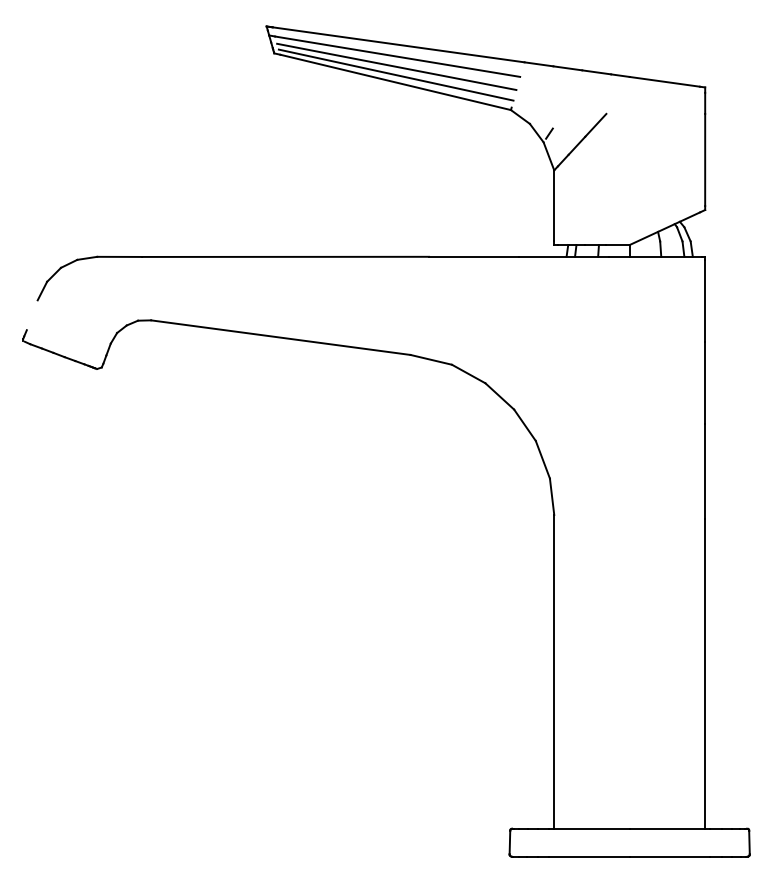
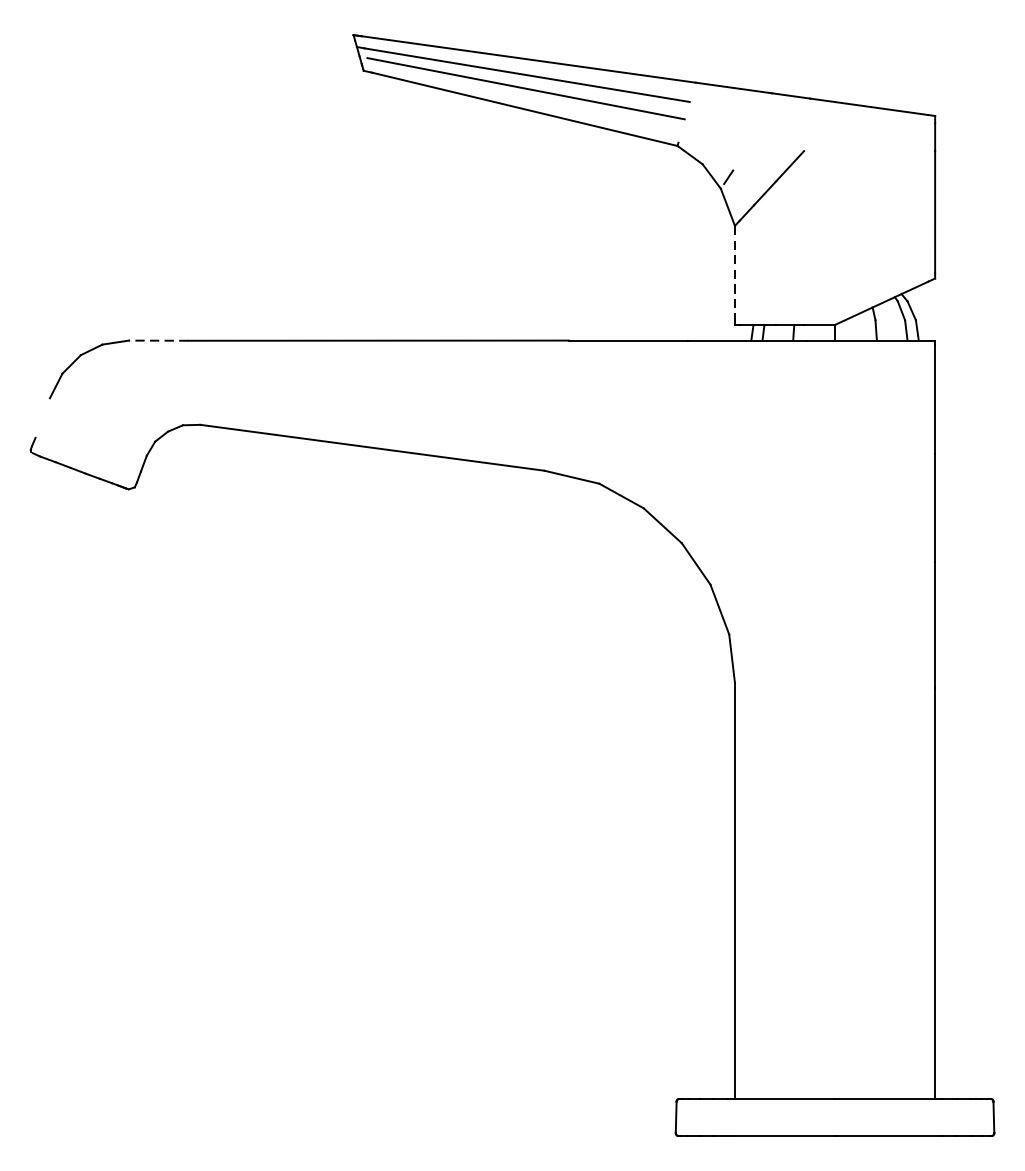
line: (395, 74) -> (524, 98), removed
line: (554, 206) -> (735, 273), solid -> dashed
line: (119, 256) -> (158, 340), solid -> dashed

